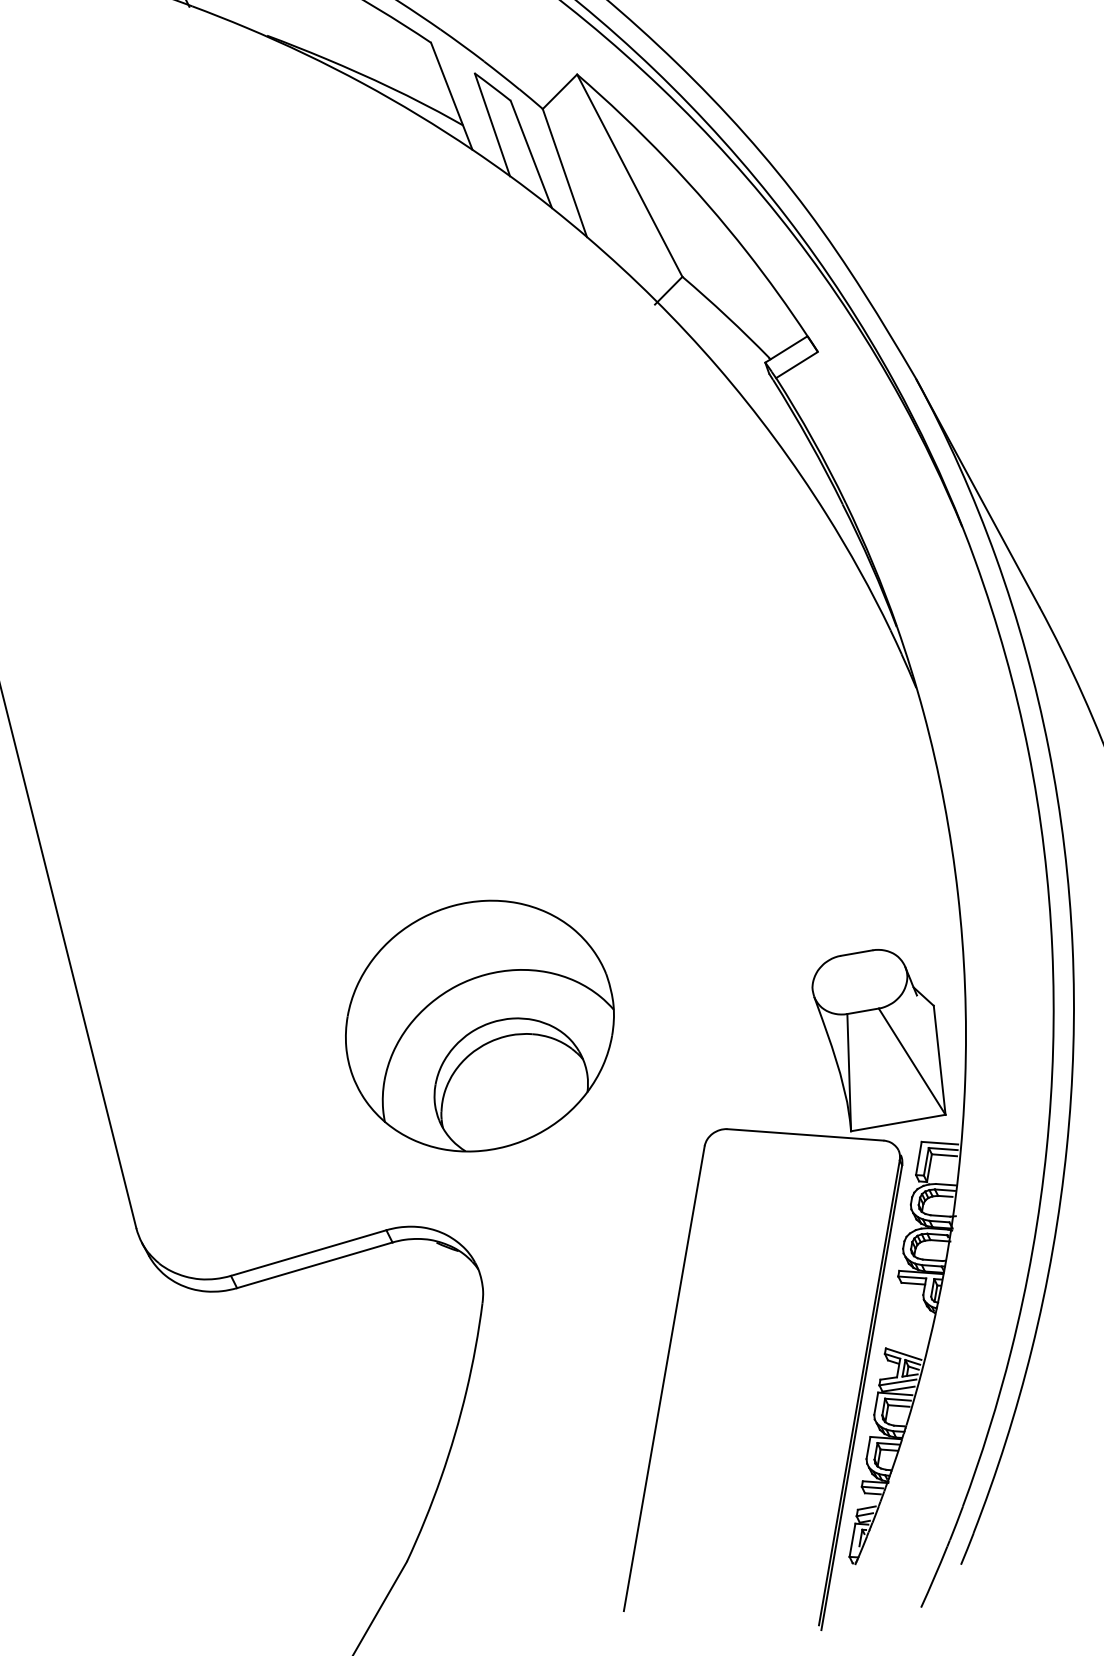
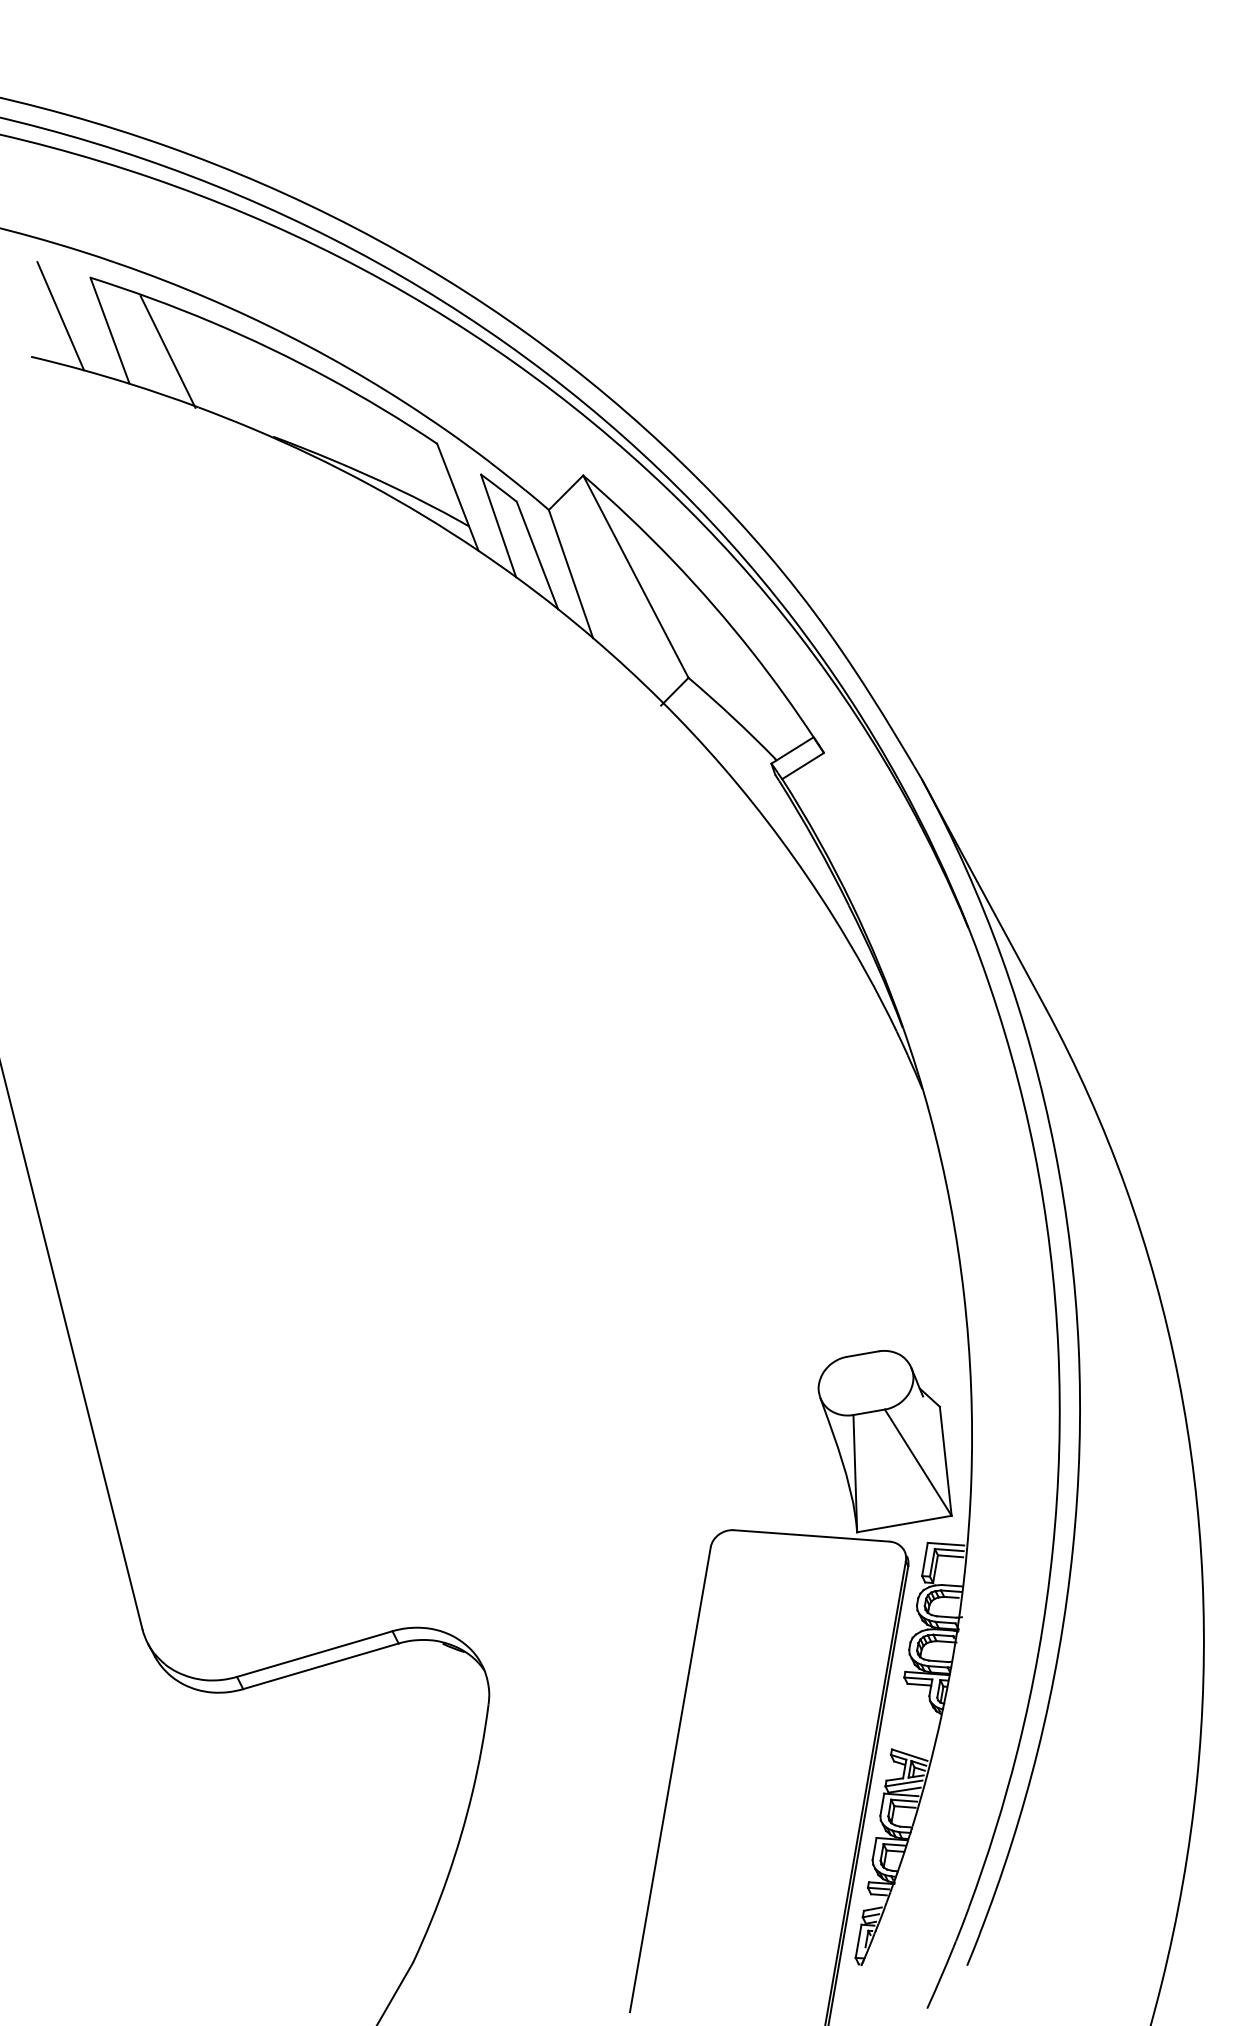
part: (479, 1025) -> (485, 1426), removed

